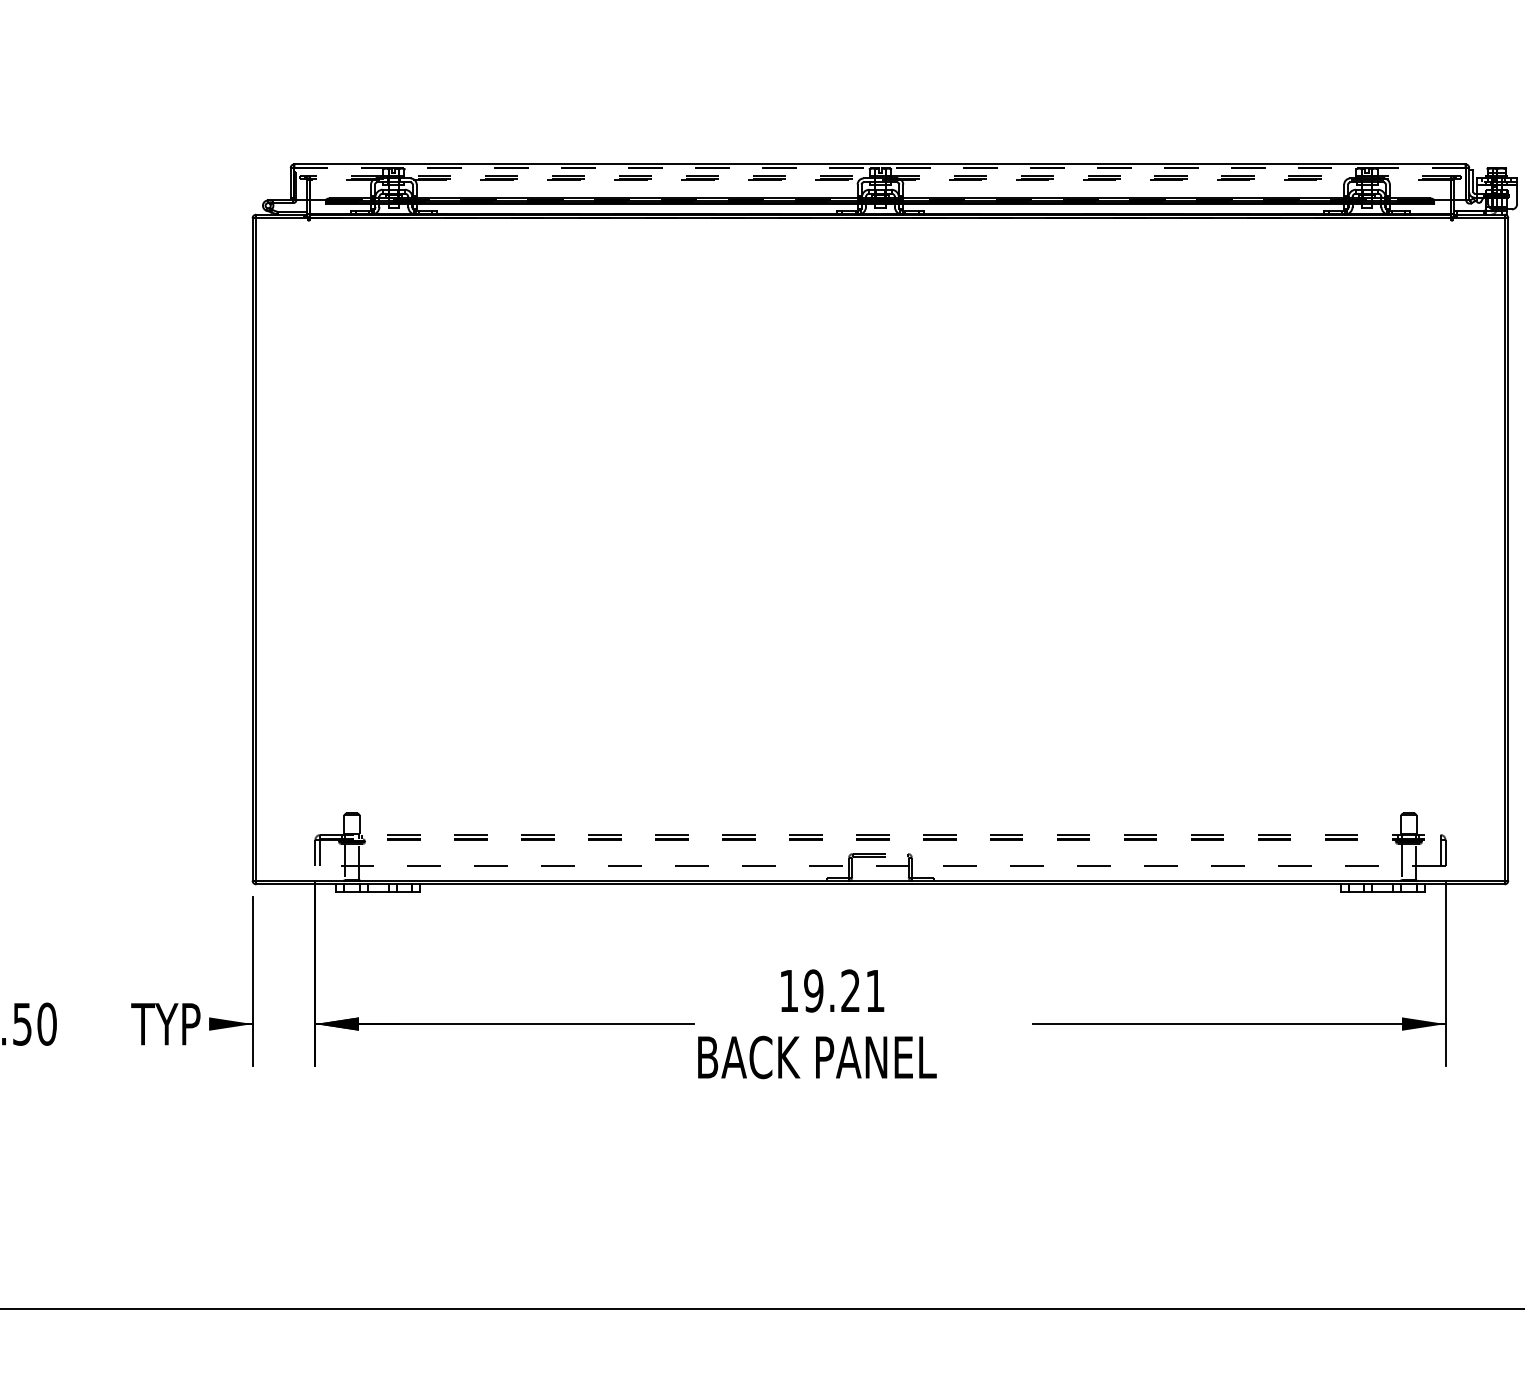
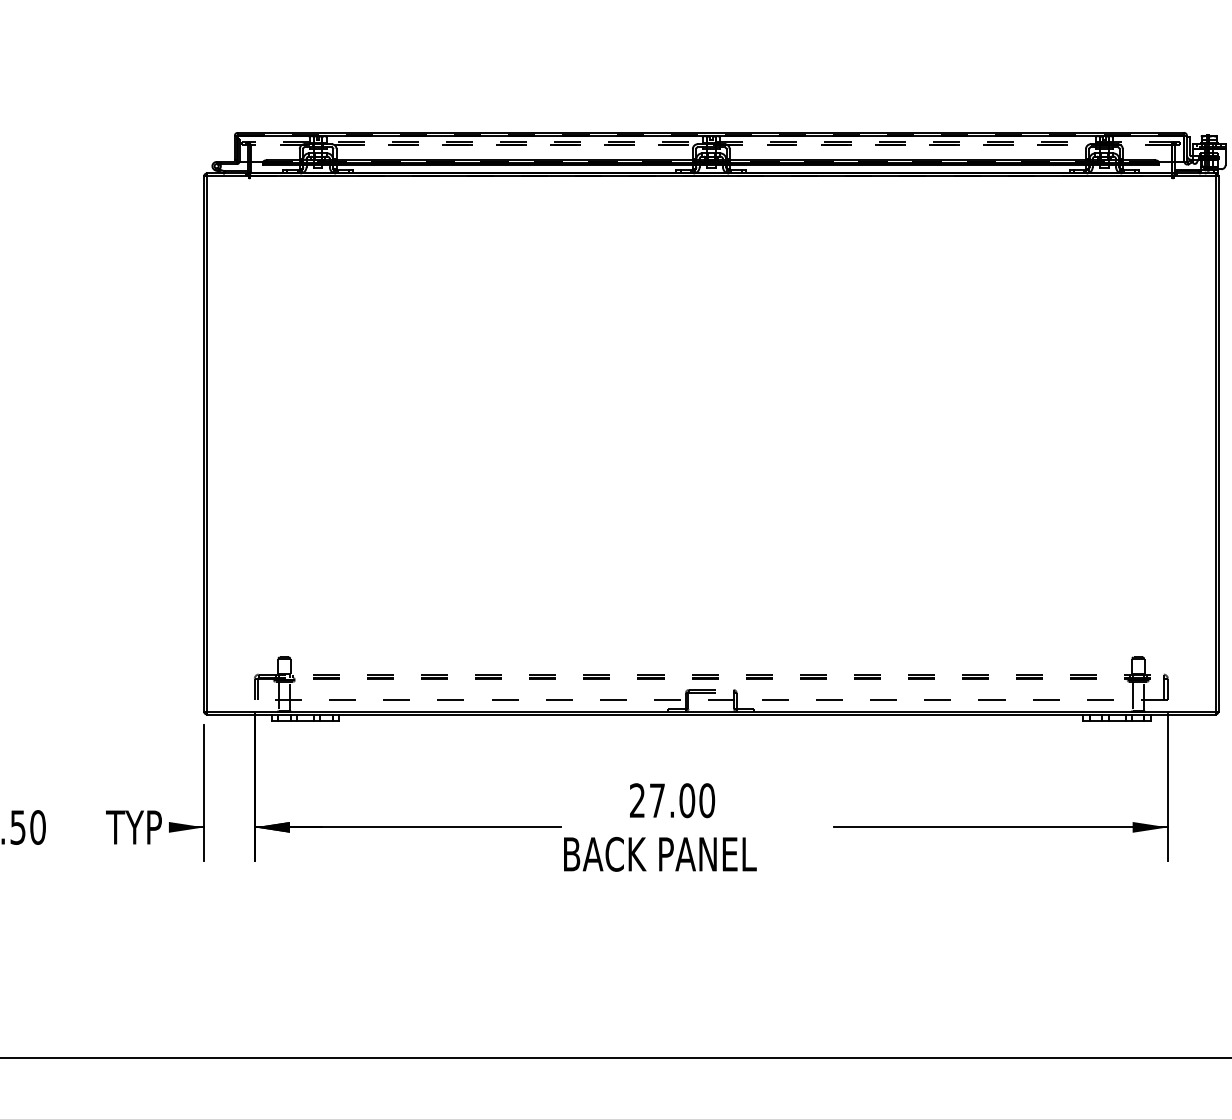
line: (879, 168) -> (710, 136), dashed -> solid
text: (832, 990) -> (672, 800), 19.21 -> 27.00

